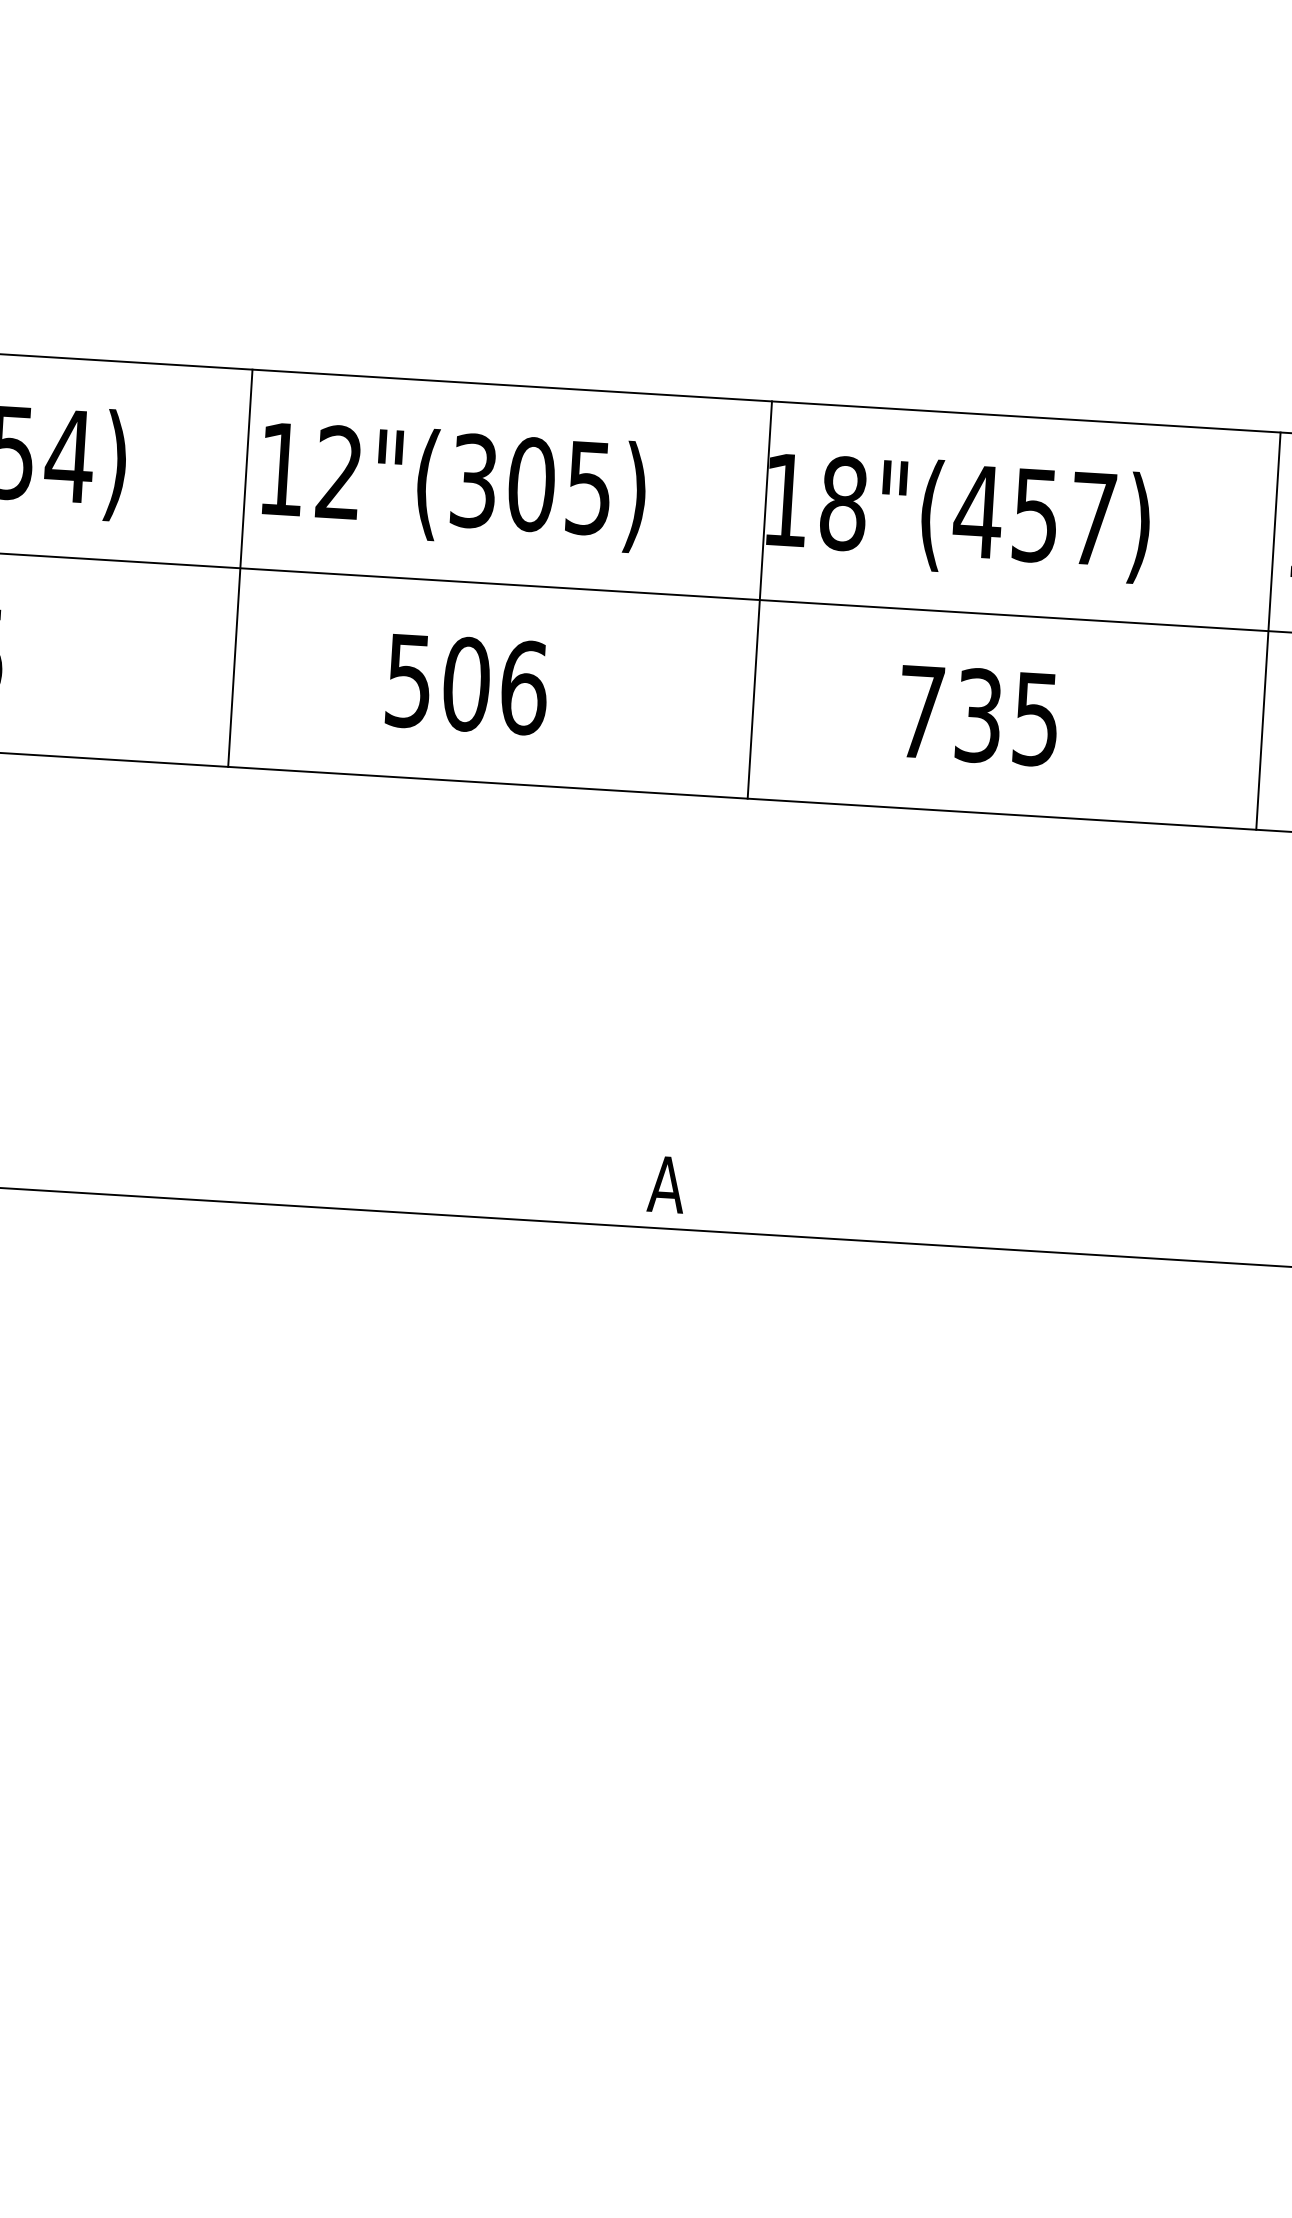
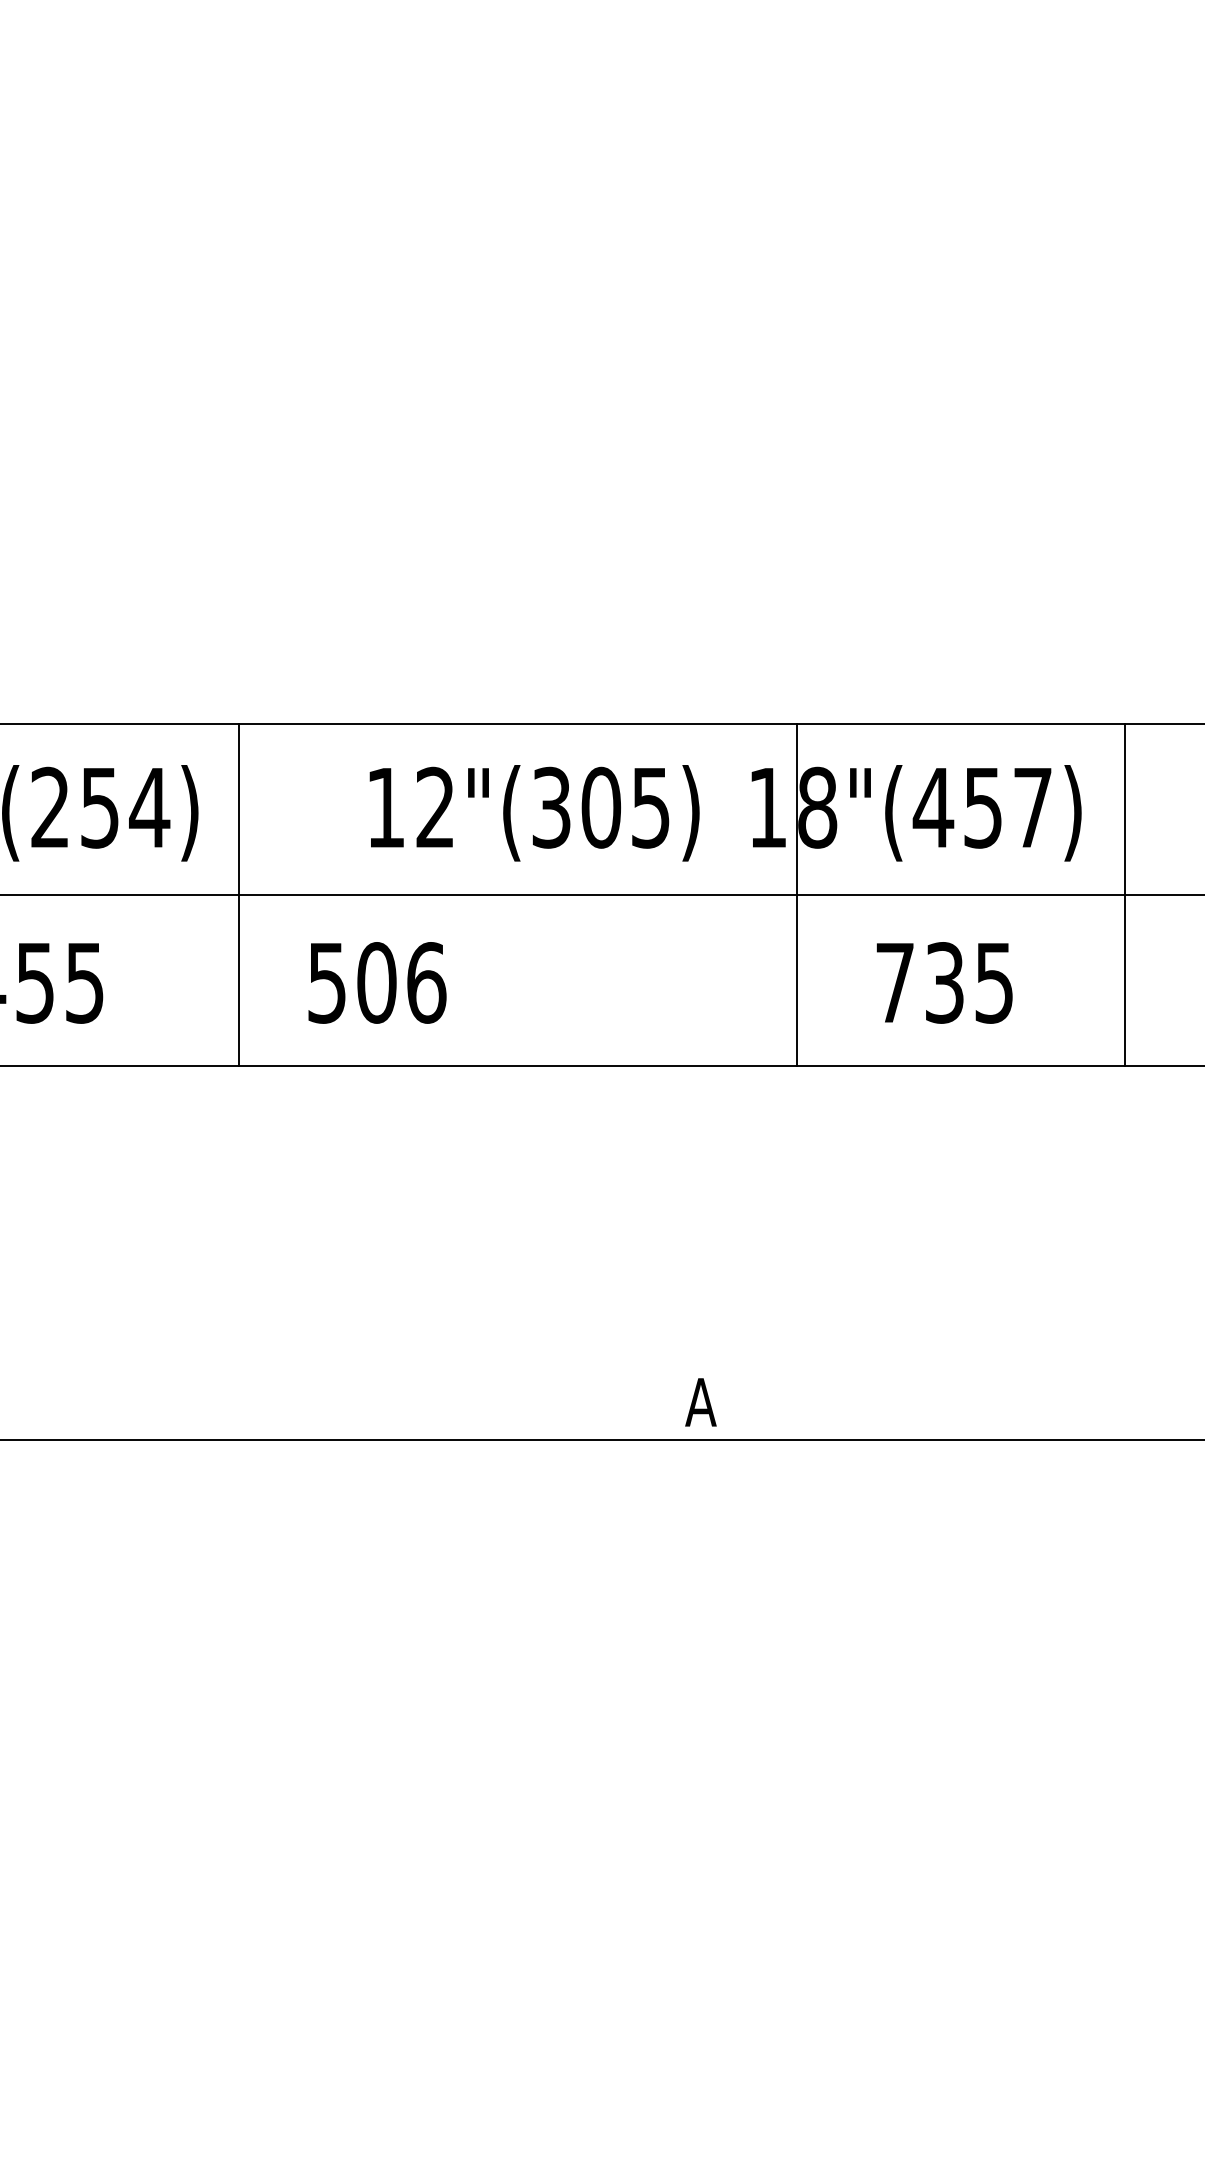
text: (453, 486) -> (534, 813), moved
line: (240, 567) -> (239, 894), moved
line: (759, 599) -> (796, 894), moved
line: (1268, 630) -> (1125, 894), moved
text: (467, 683) -> (377, 982), moved

